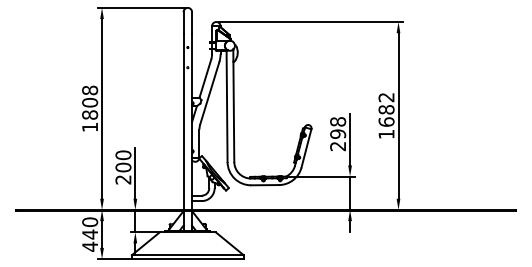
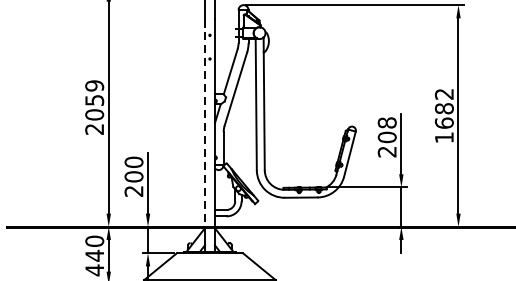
text: (90, 108) -> (95, 107), 1808 -> 2059
line: (183, 121) -> (204, 122), solid -> dashed
text: (338, 133) -> (387, 136), 298 -> 208

